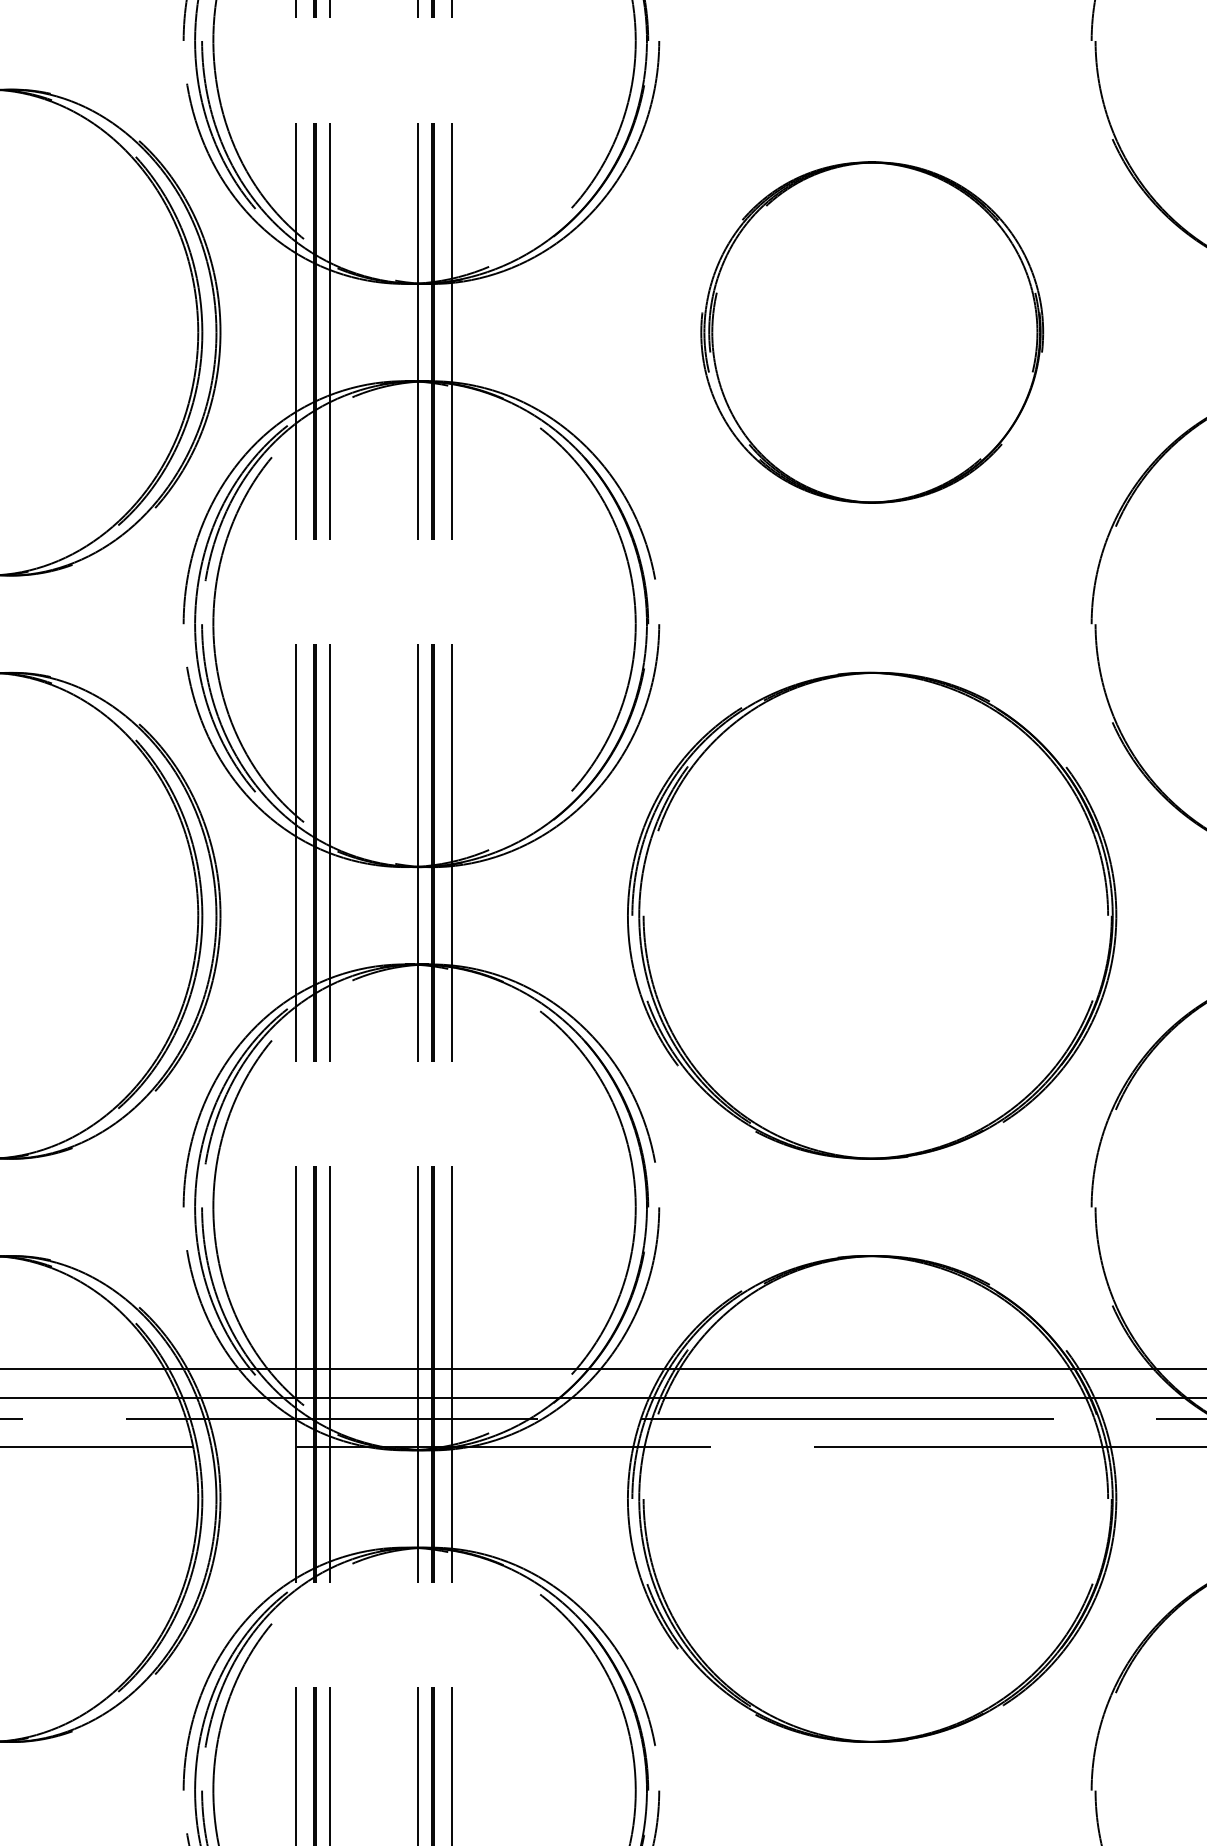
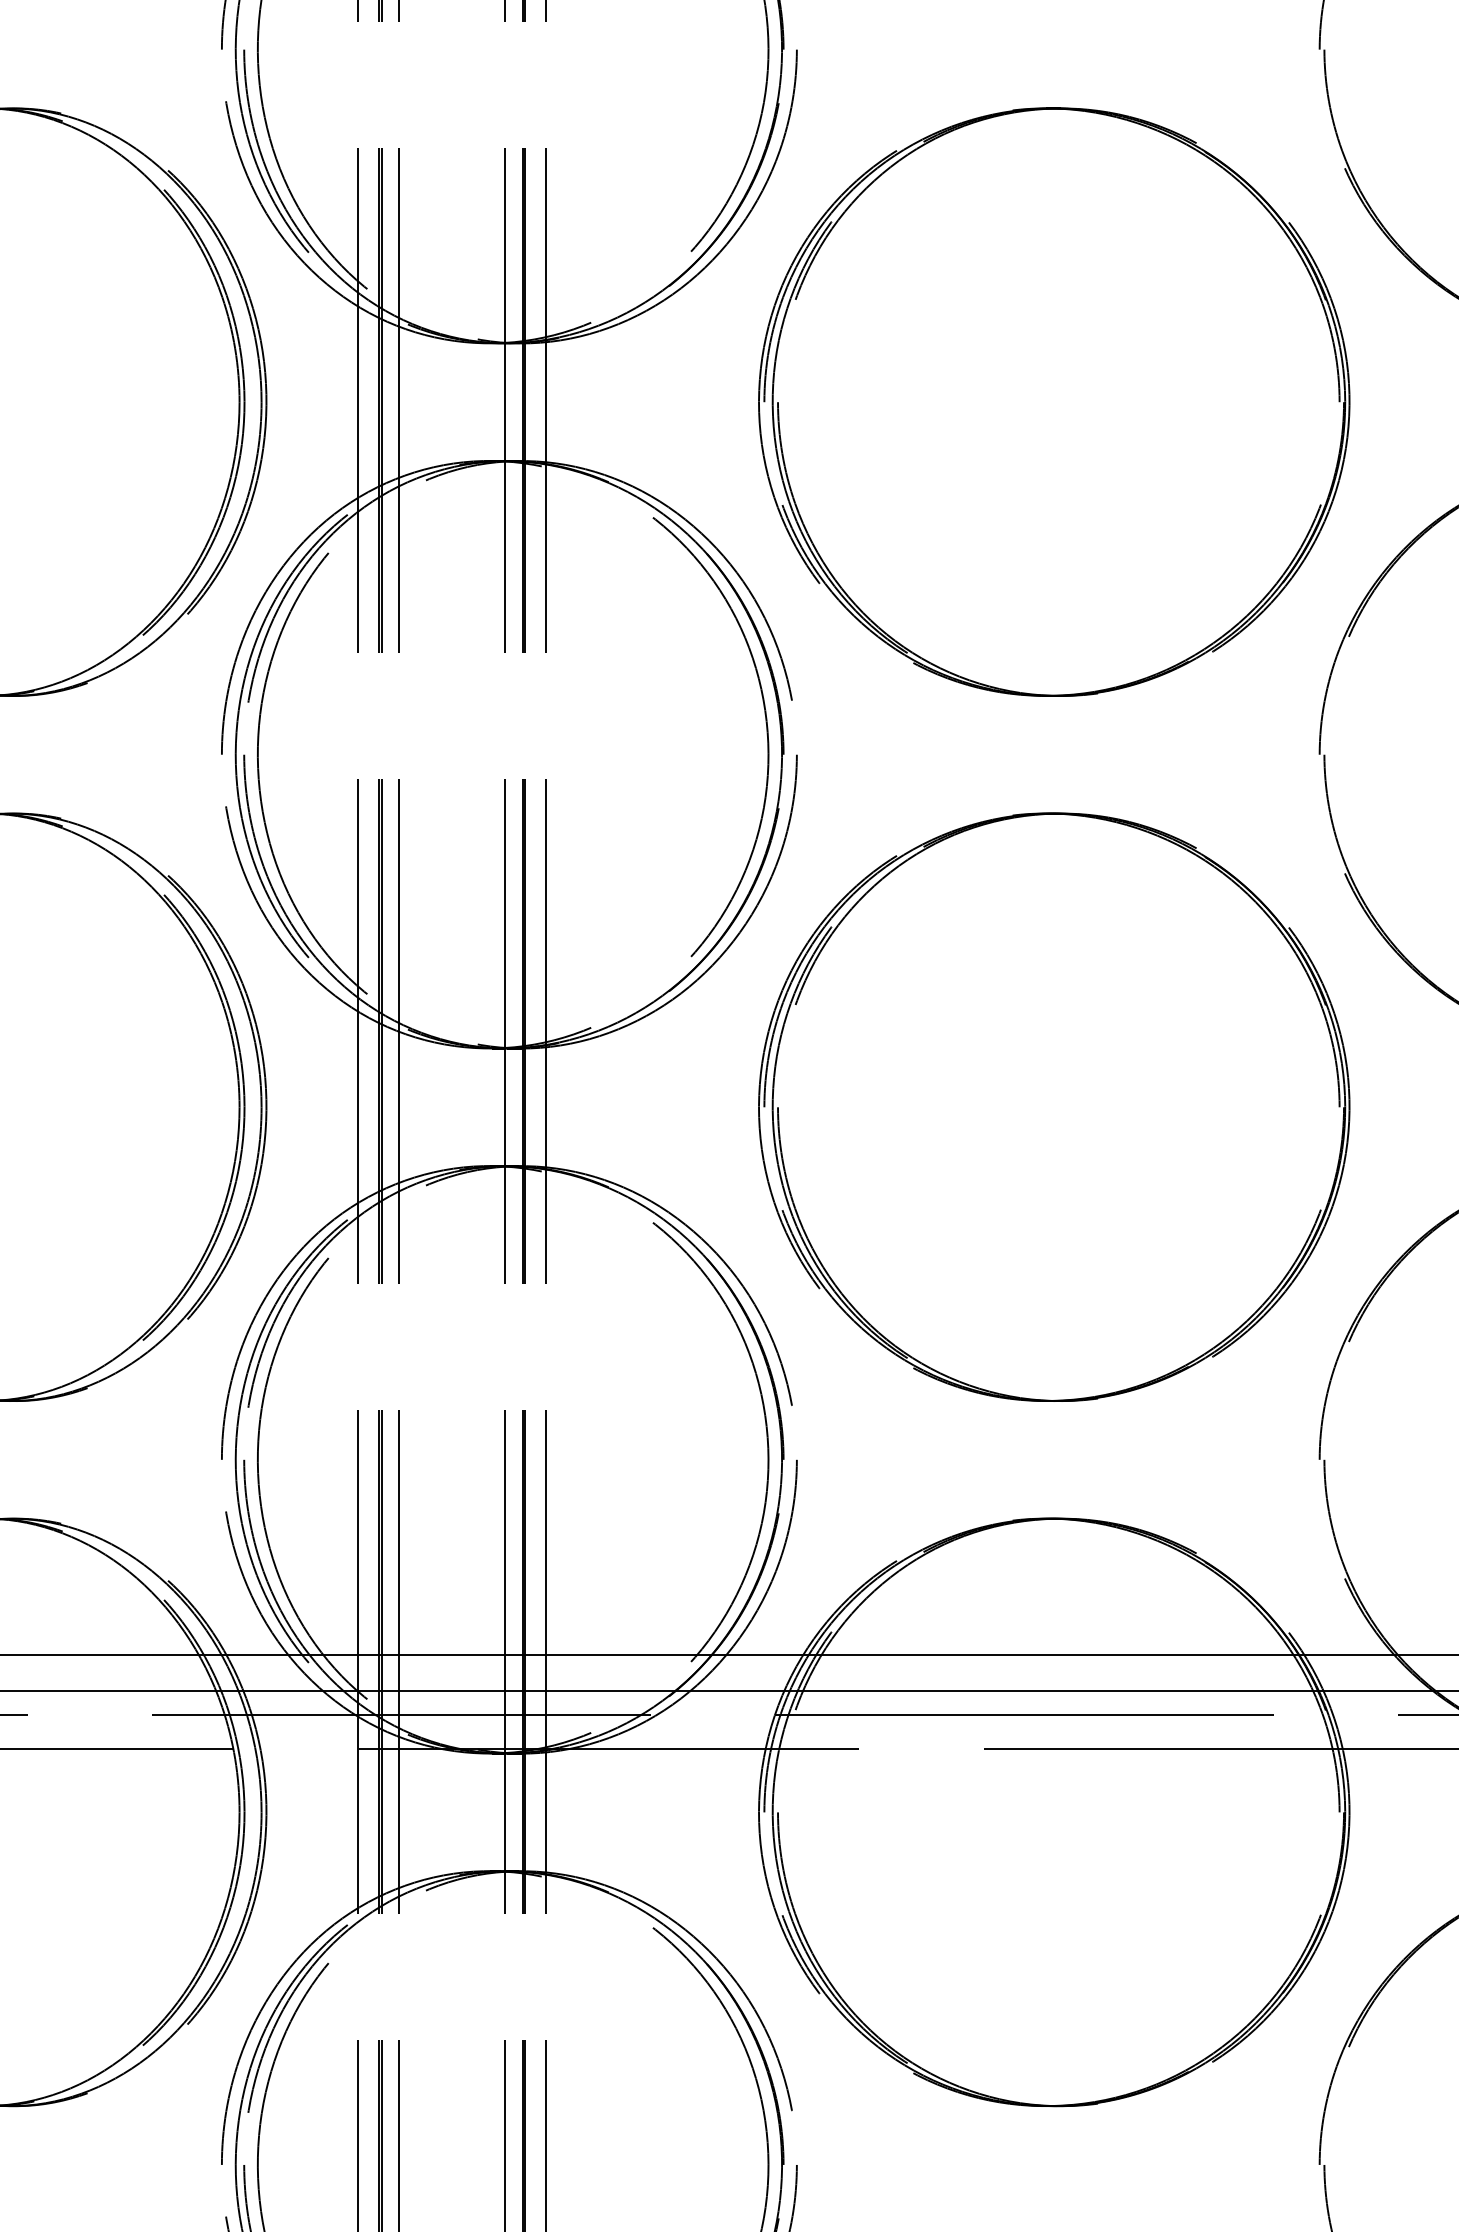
part: (872, 332) -> (1054, 402), size x1.43

